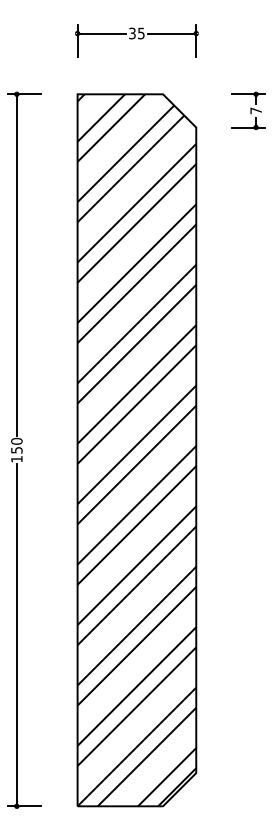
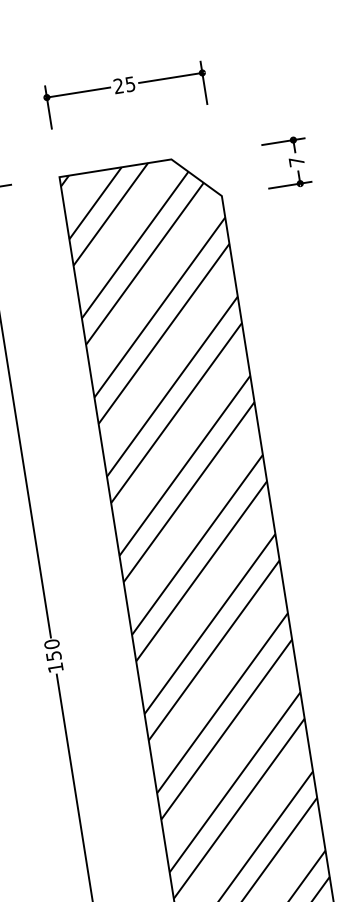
text: (132, 33) -> (118, 86), 35 -> 25

